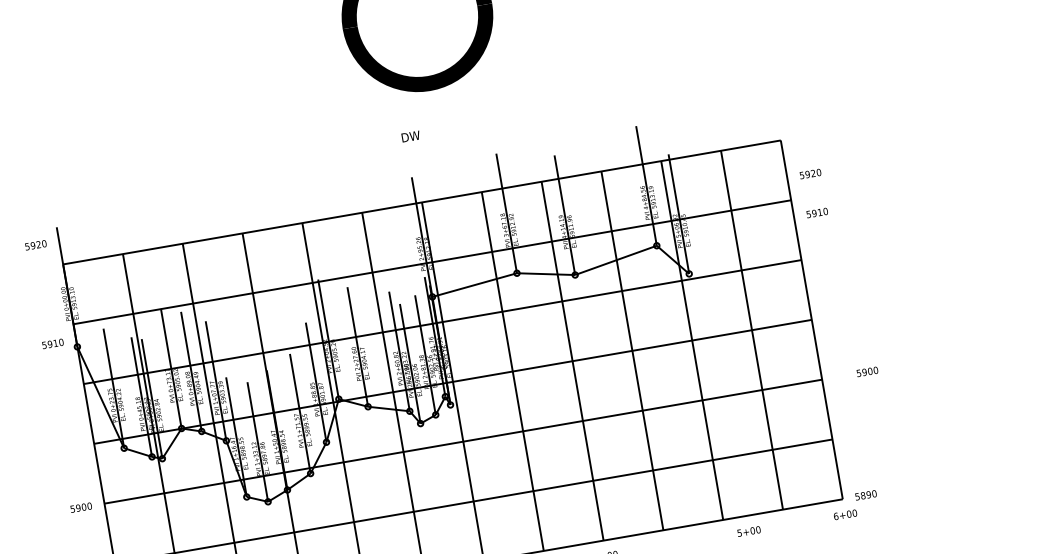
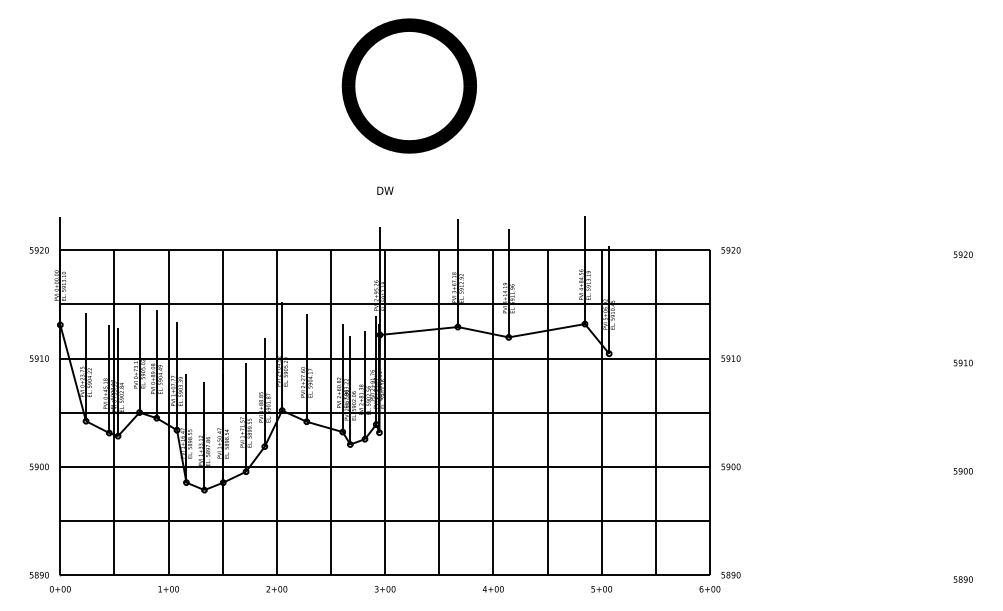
text: (810, 174) -> (730, 250), moved
text: (816, 212) -> (730, 358), moved
text: (35, 245) -> (38, 250), moved
text: (52, 343) -> (38, 358), moved
text: (866, 371) -> (730, 466), moved
text: (748, 531) -> (601, 589), moved

